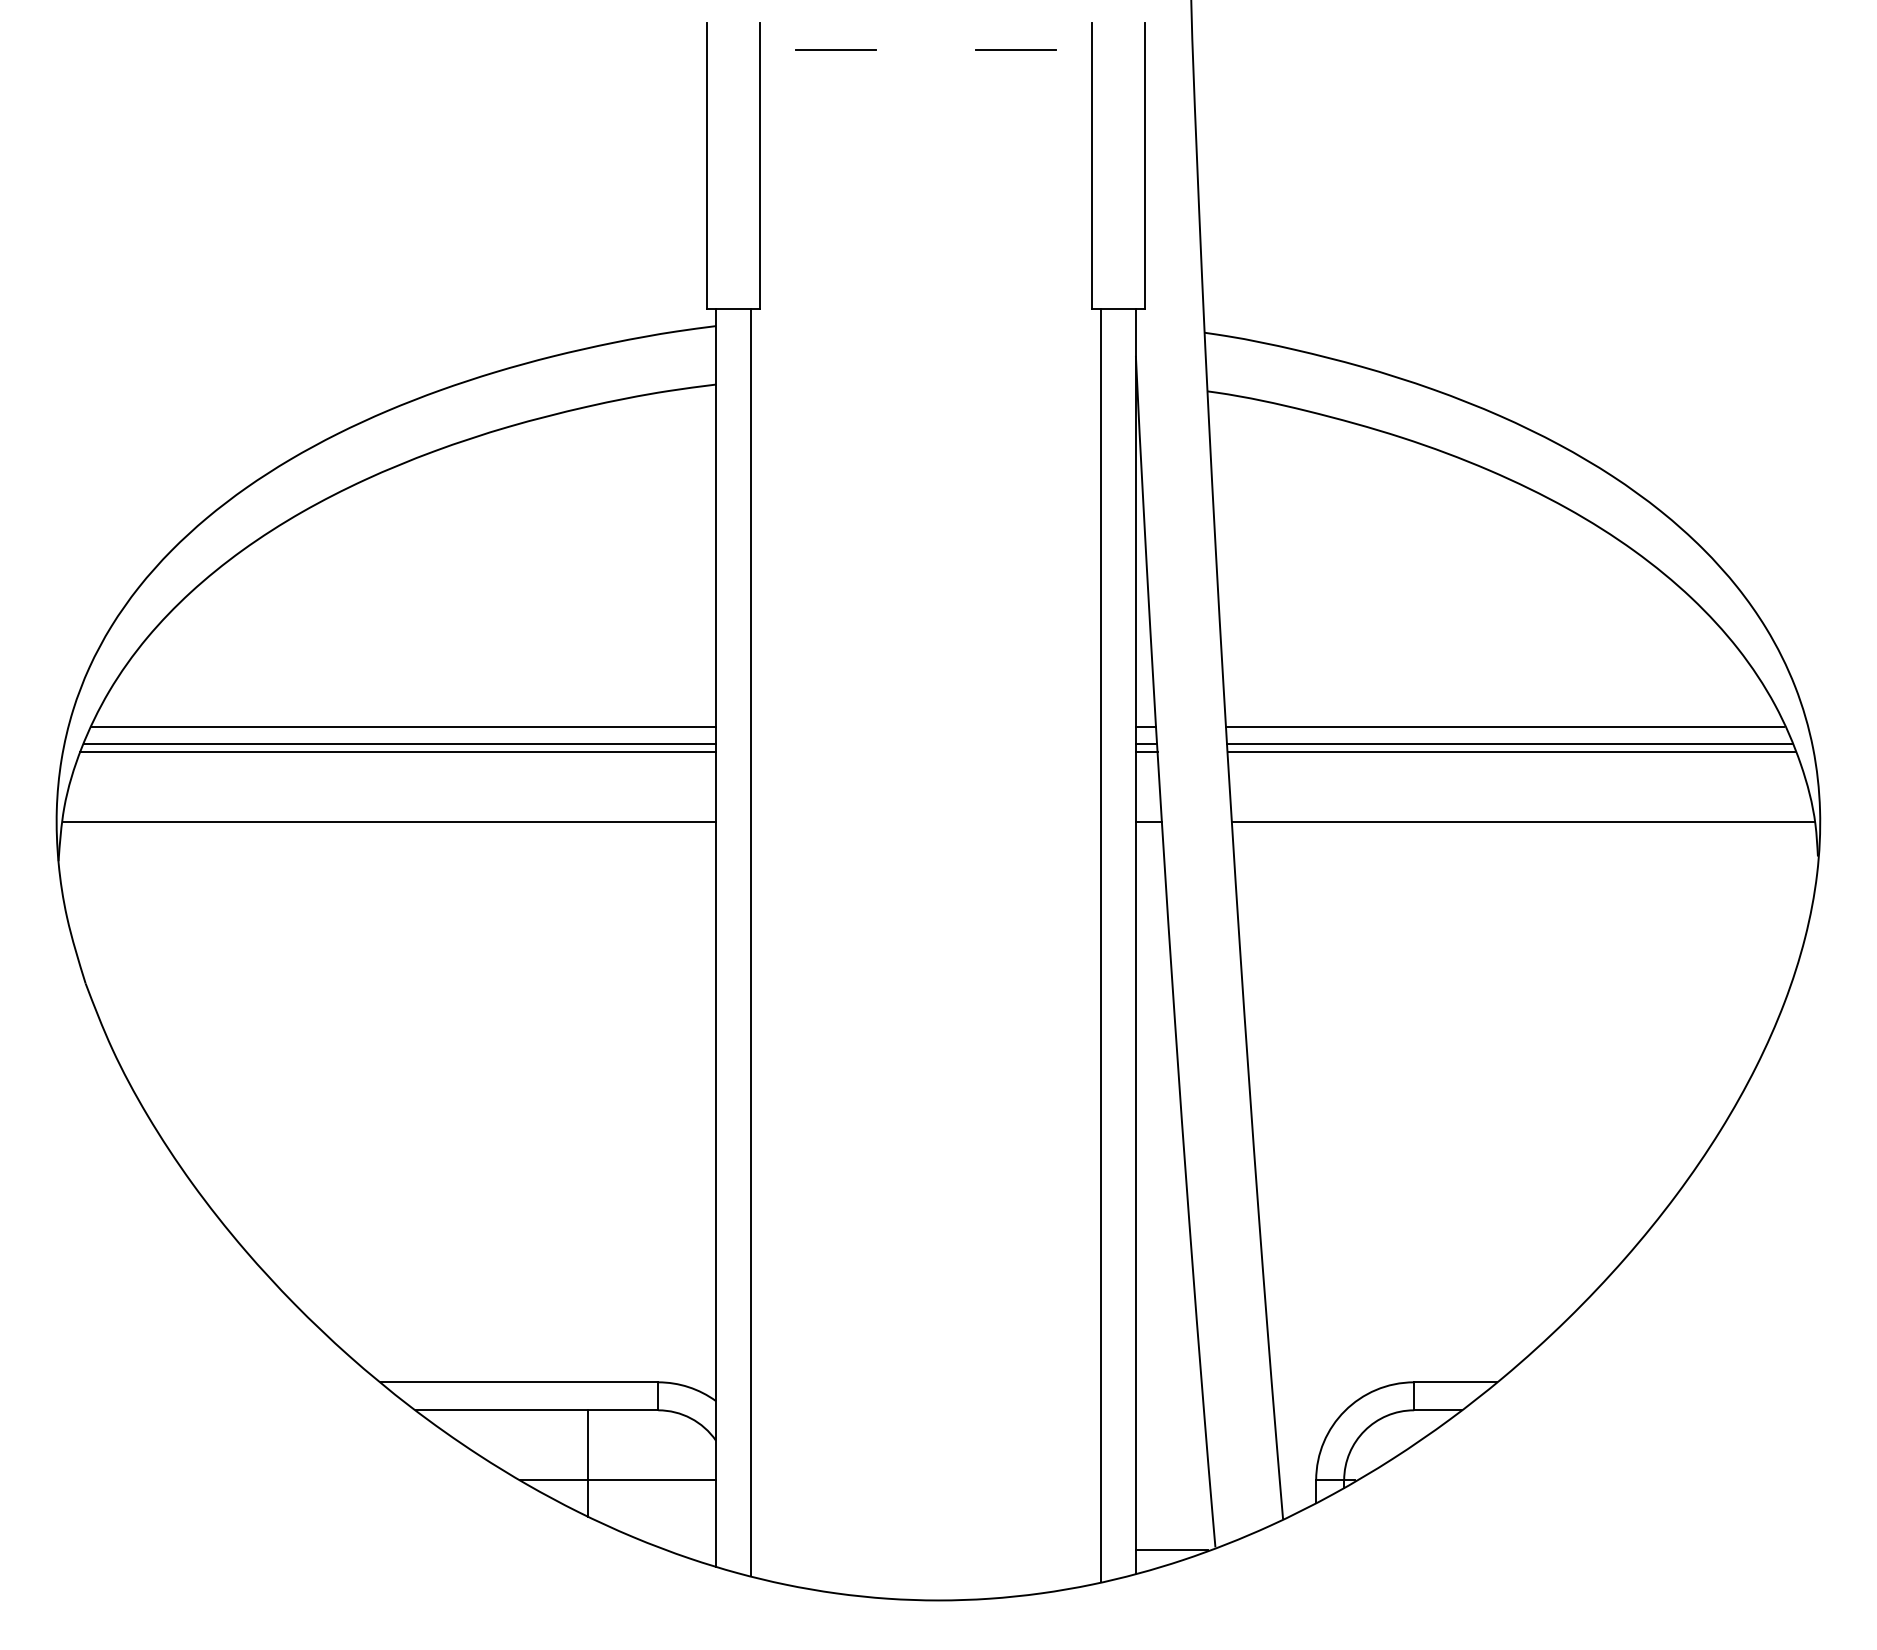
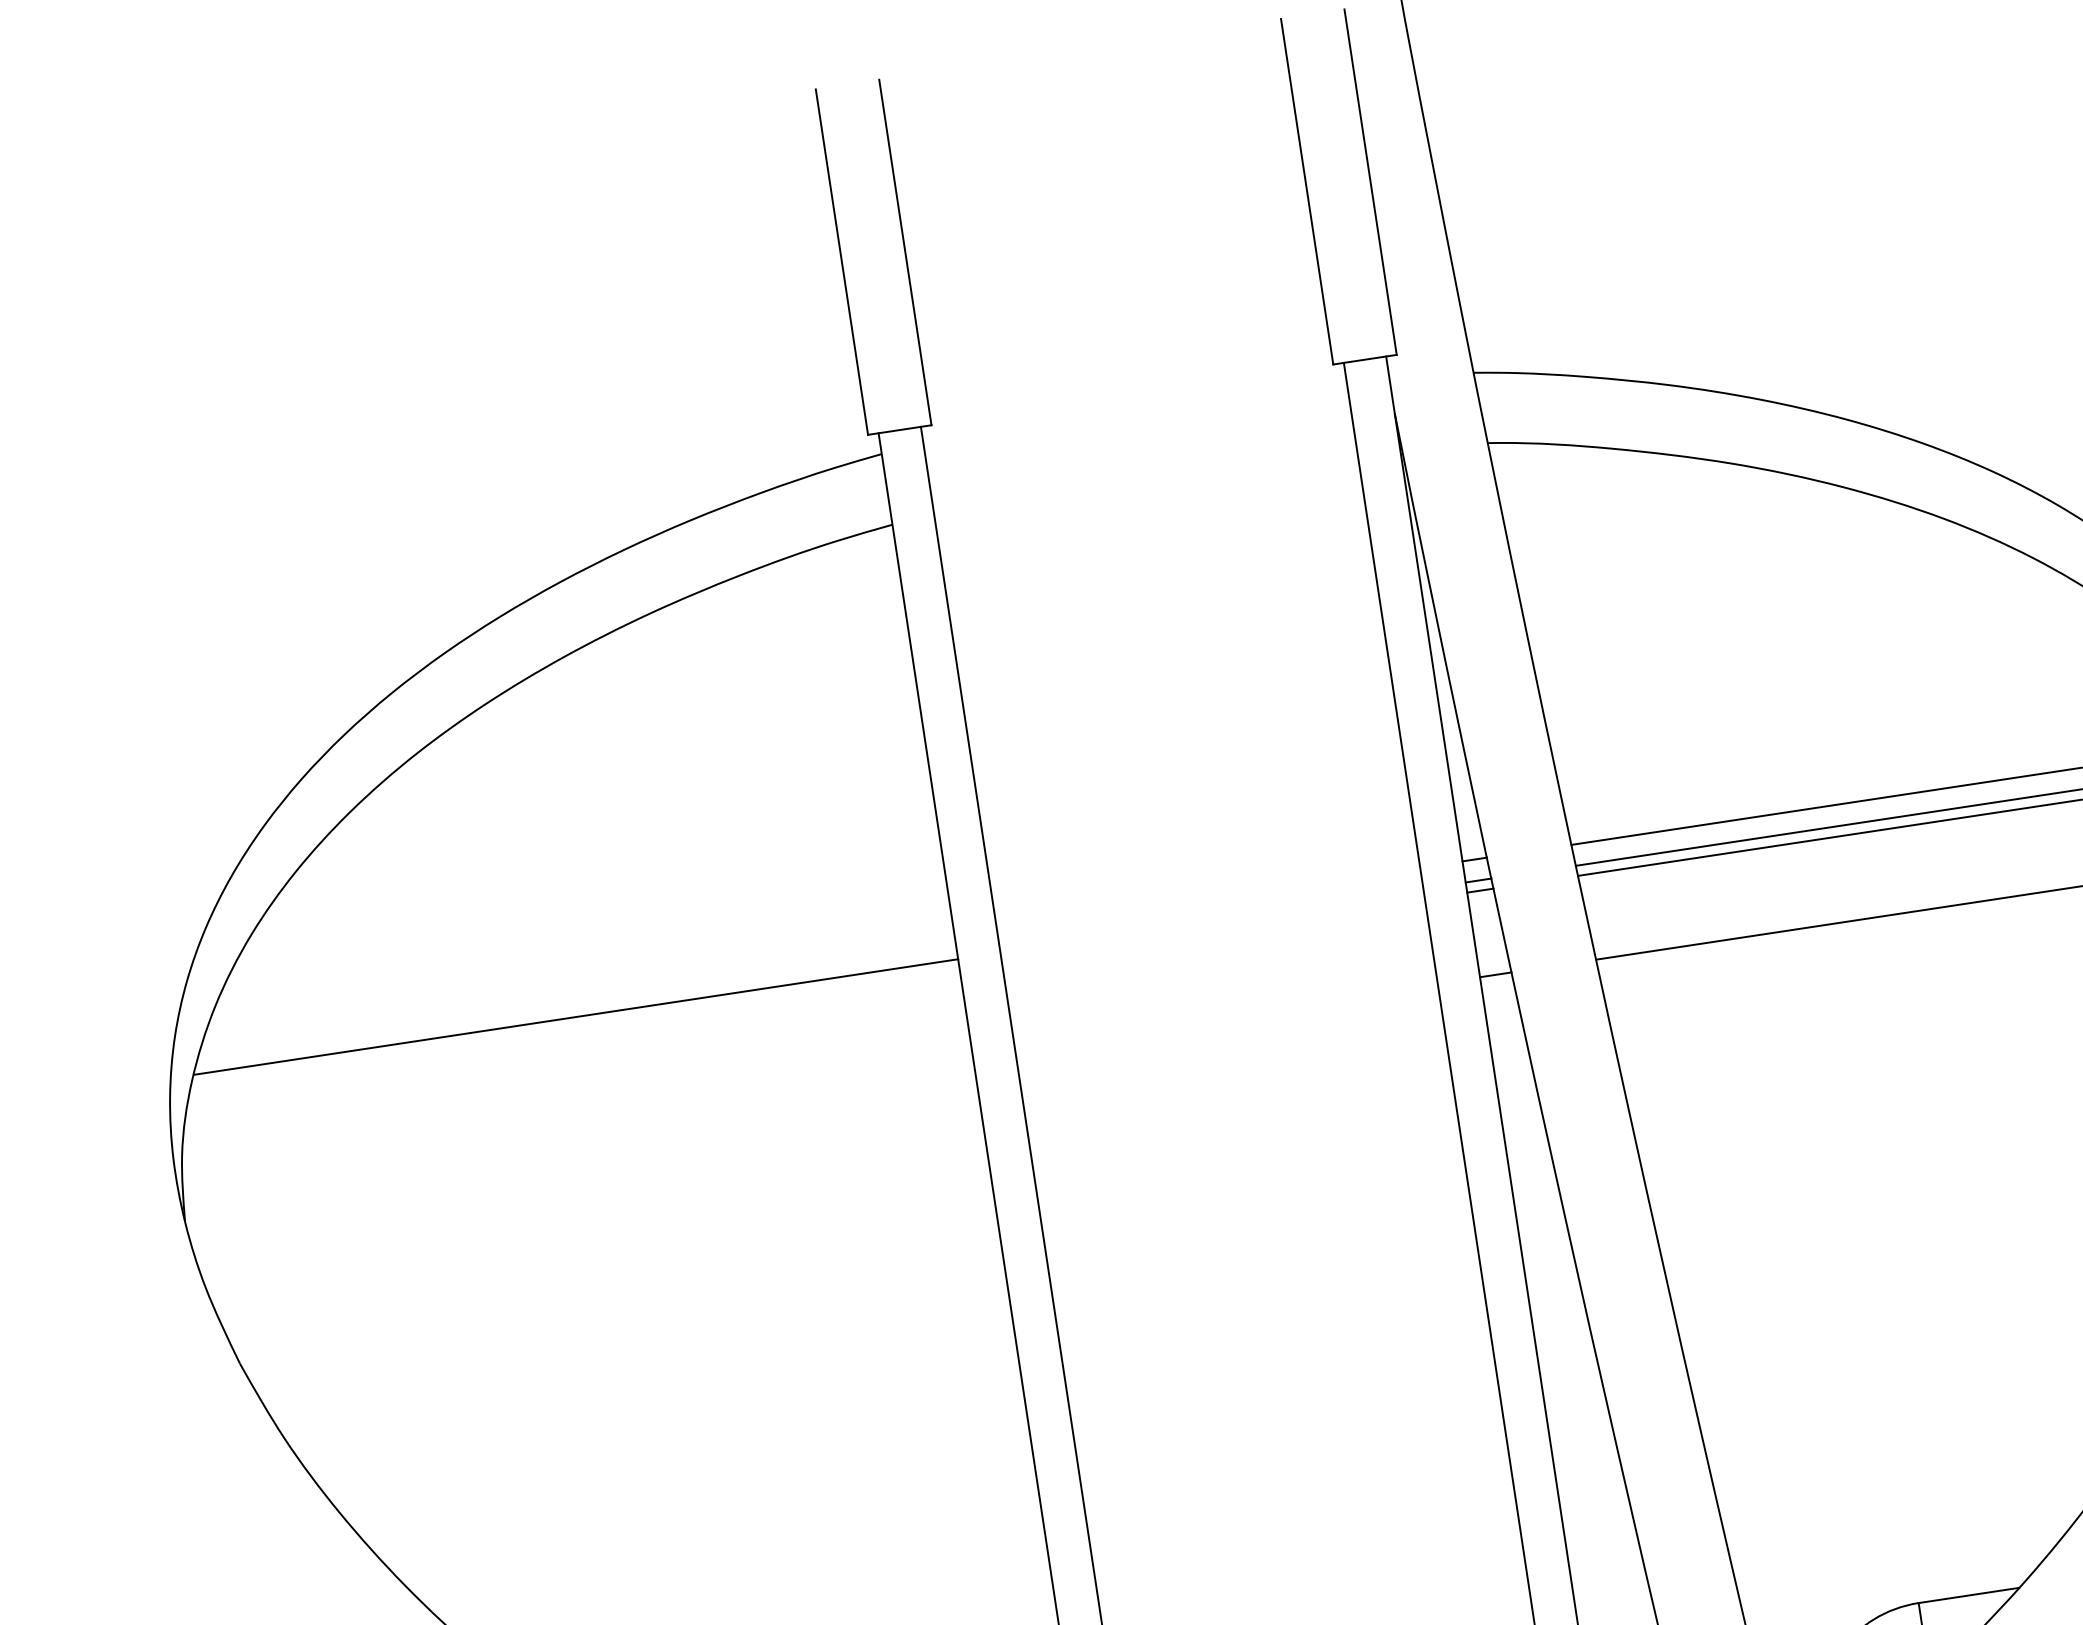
line: (835, 49) -> (975, 97), removed
line: (1015, 49) -> (1193, 65), removed
line: (403, 726) -> (577, 995), removed
line: (397, 752) -> (574, 1027), removed
line: (388, 822) -> (576, 1113), removed

